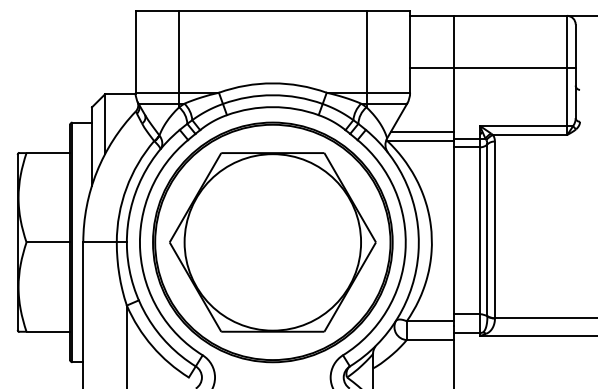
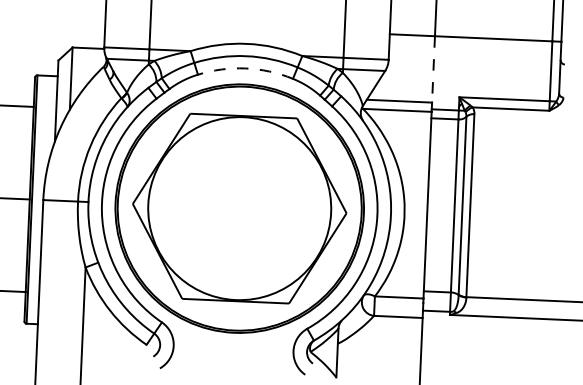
line: (453, 100) -> (433, 69), solid -> dashed
arc: (272, 107) -> (245, 68), solid -> dashed

